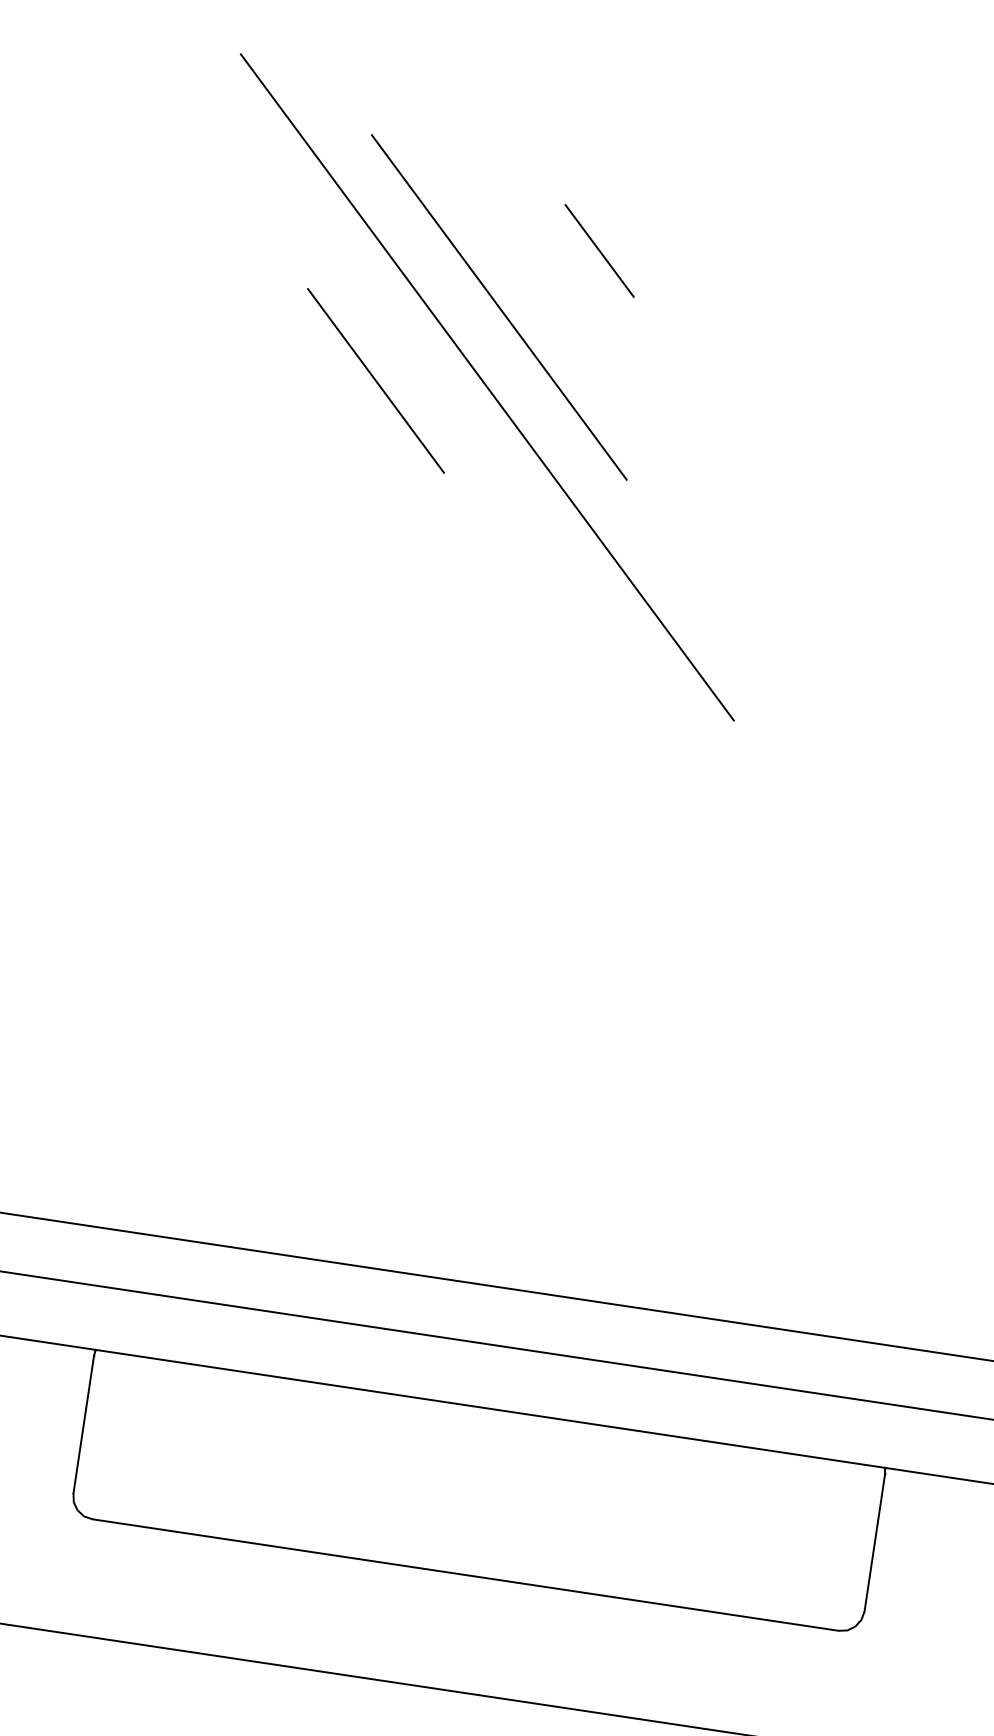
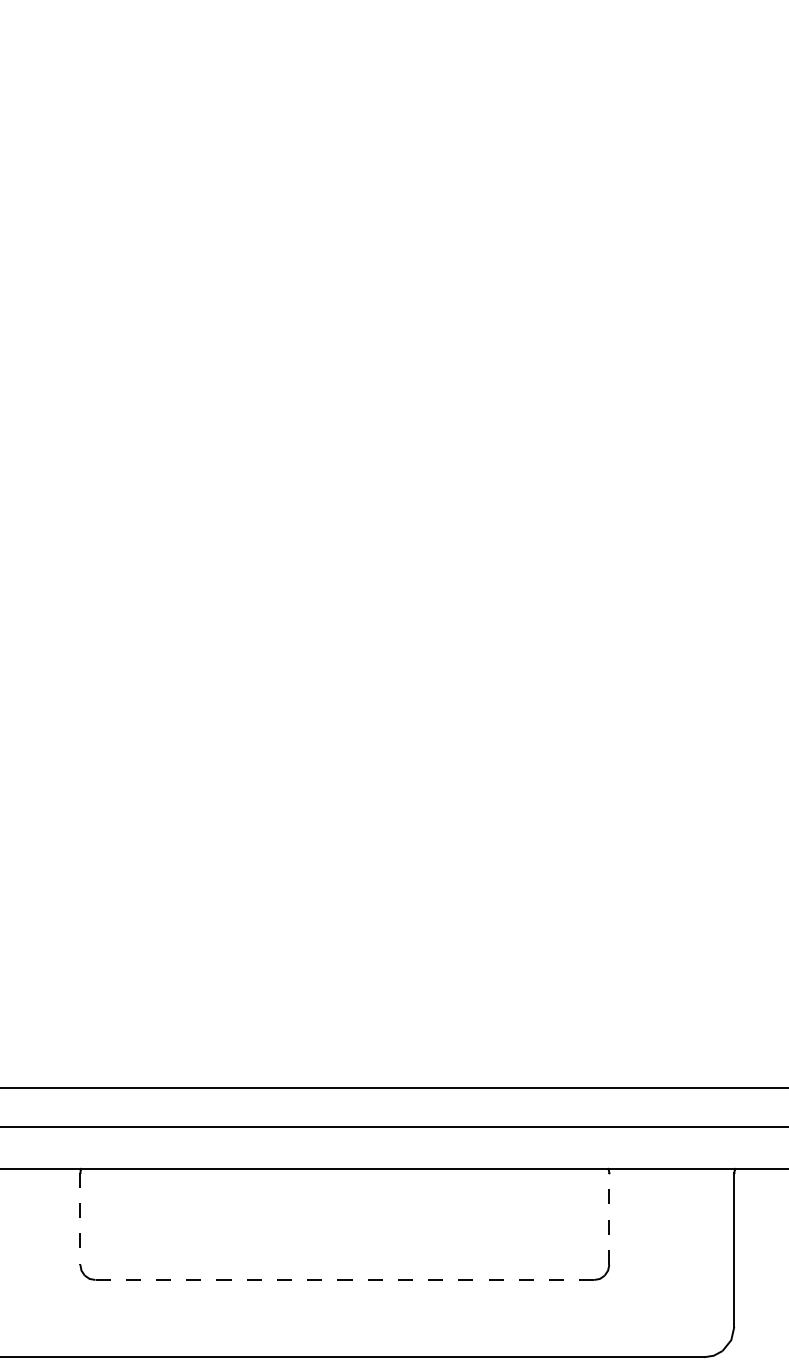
line: (598, 250) -> (302, 400), removed
line: (498, 306) -> (242, 447), removed
line: (376, 380) -> (169, 507), removed
line: (486, 386) -> (242, 500), removed
line: (83, 1425) -> (80, 1219), solid -> dashed
line: (875, 1542) -> (609, 1218), solid -> dashed
line: (466, 1575) -> (345, 1280), solid -> dashed

